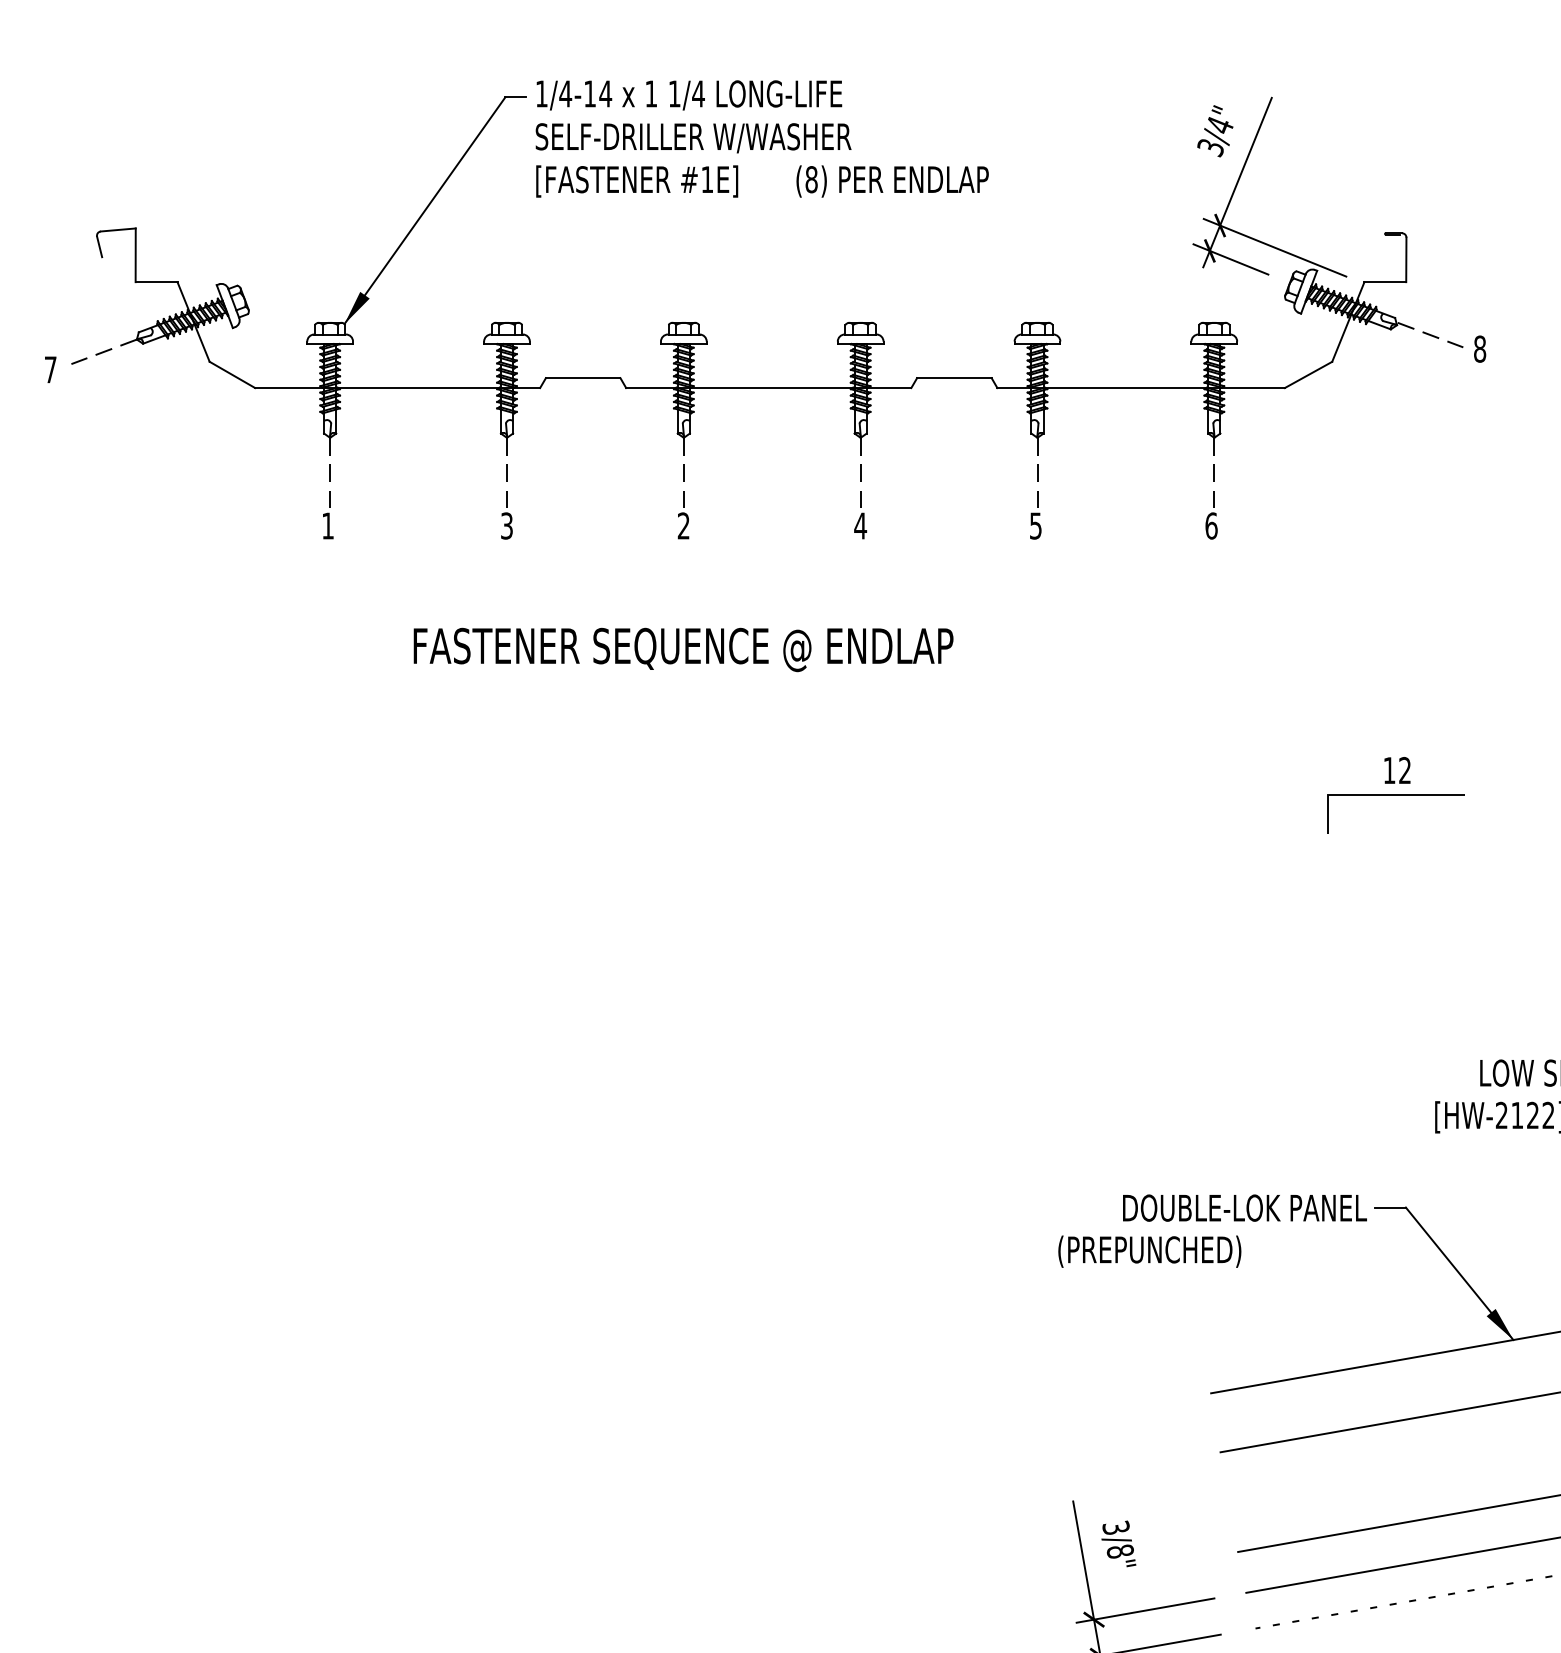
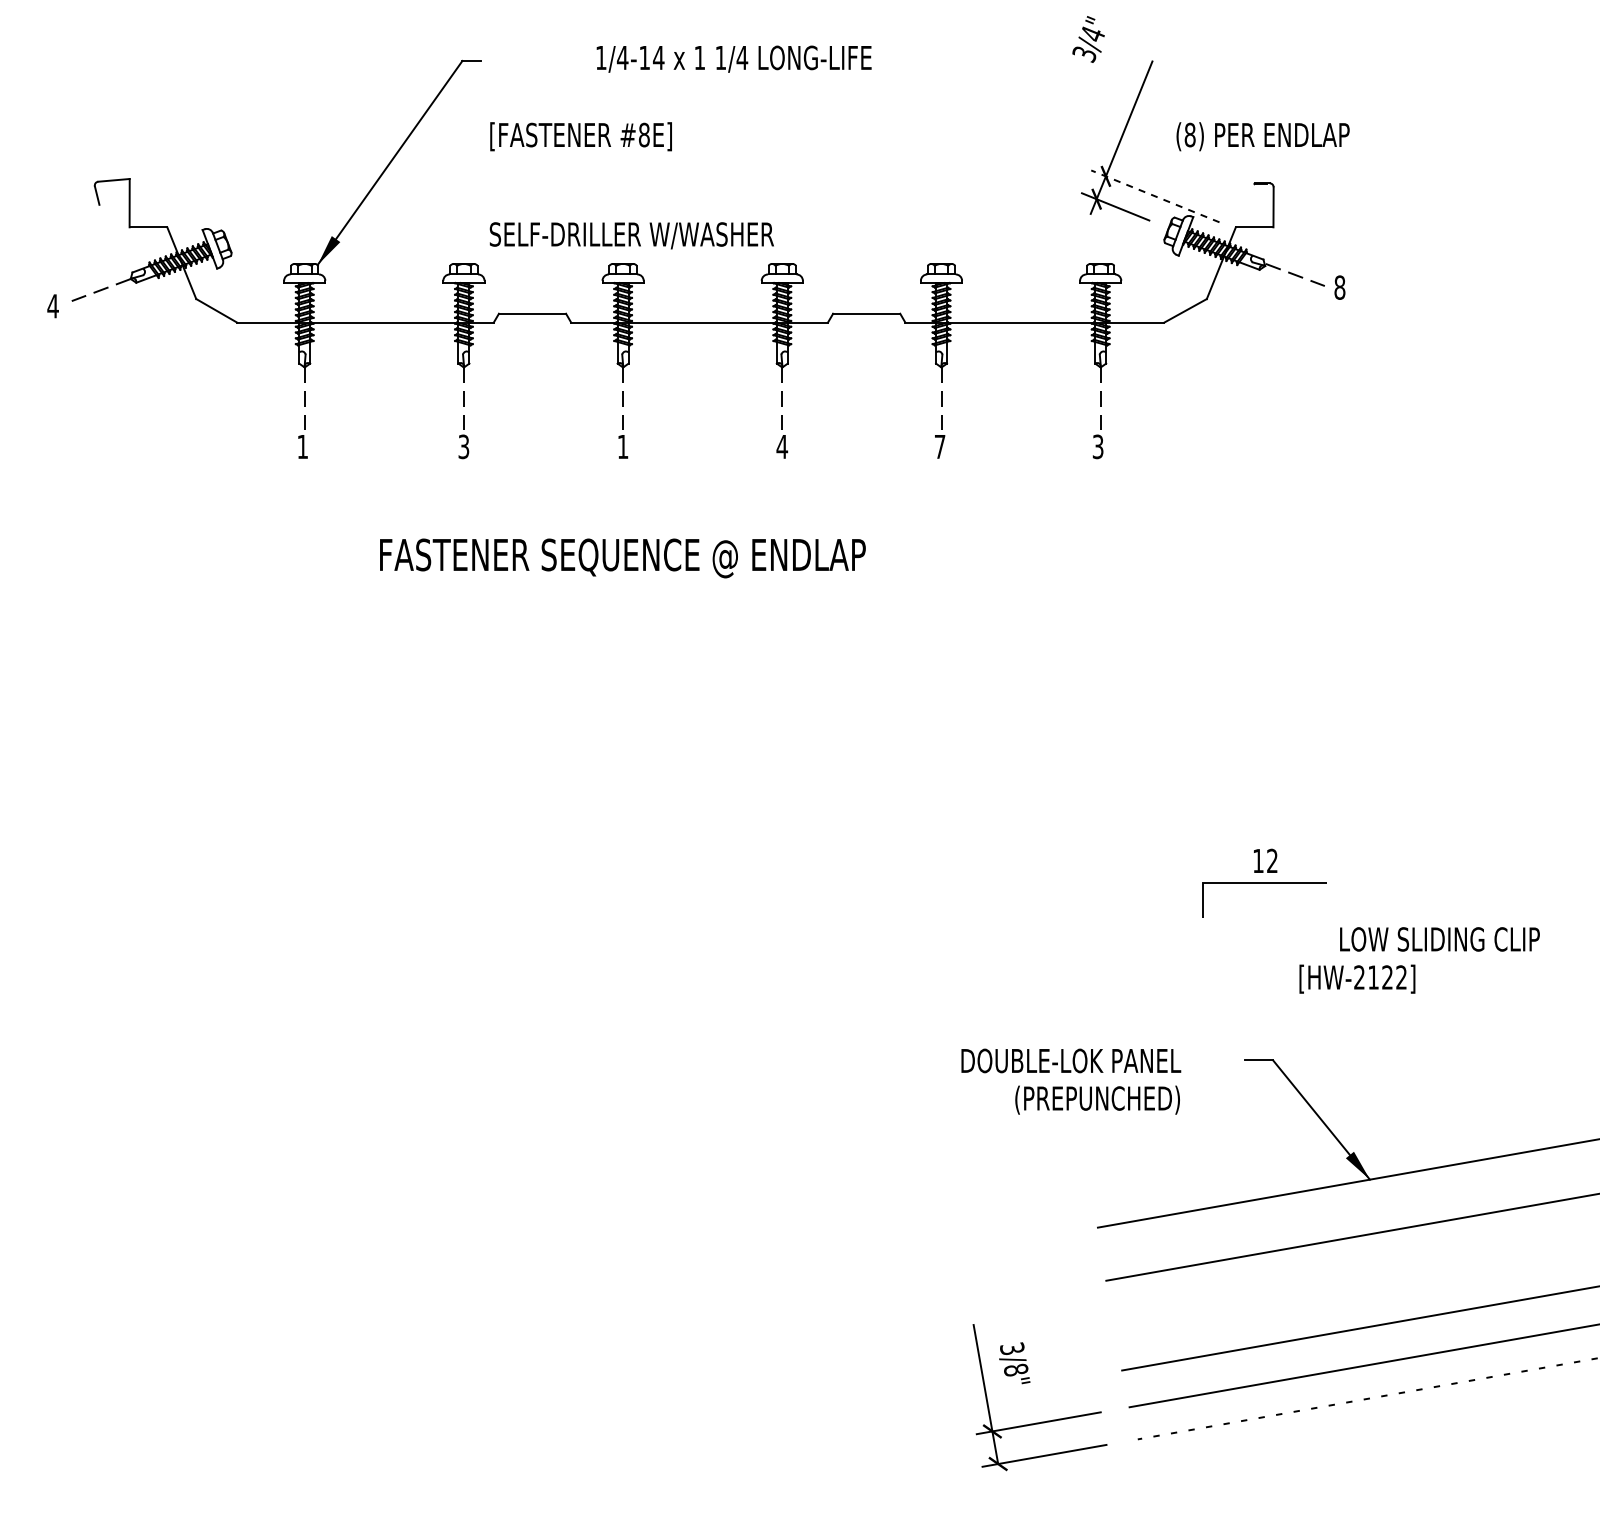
text: (688, 94) -> (733, 58), moved
text: (1215, 131) -> (1088, 39), moved
text: (693, 137) -> (631, 235), moved
text: (706, 179) -> (643, 134), #1E] -> #8E]
text: (891, 181) -> (1262, 136), moved
line: (1274, 247) -> (1154, 196), solid -> dashed
text: (49, 370) -> (52, 306), 7 -> 4
text: (683, 525) -> (622, 446), 2 -> 1
text: (1210, 525) -> (1097, 446), 6 -> 3
text: (1035, 526) -> (939, 447), 5 -> 7
part: (1396, 794) -> (1264, 882), moved
text: (1245, 1207) -> (1071, 1060), moved
text: (1149, 1250) -> (1097, 1099), moved

